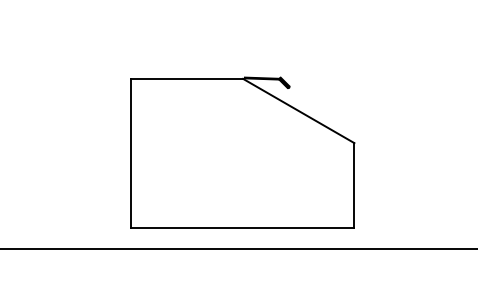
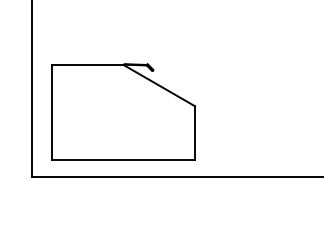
part: (242, 151) -> (123, 111), moved

